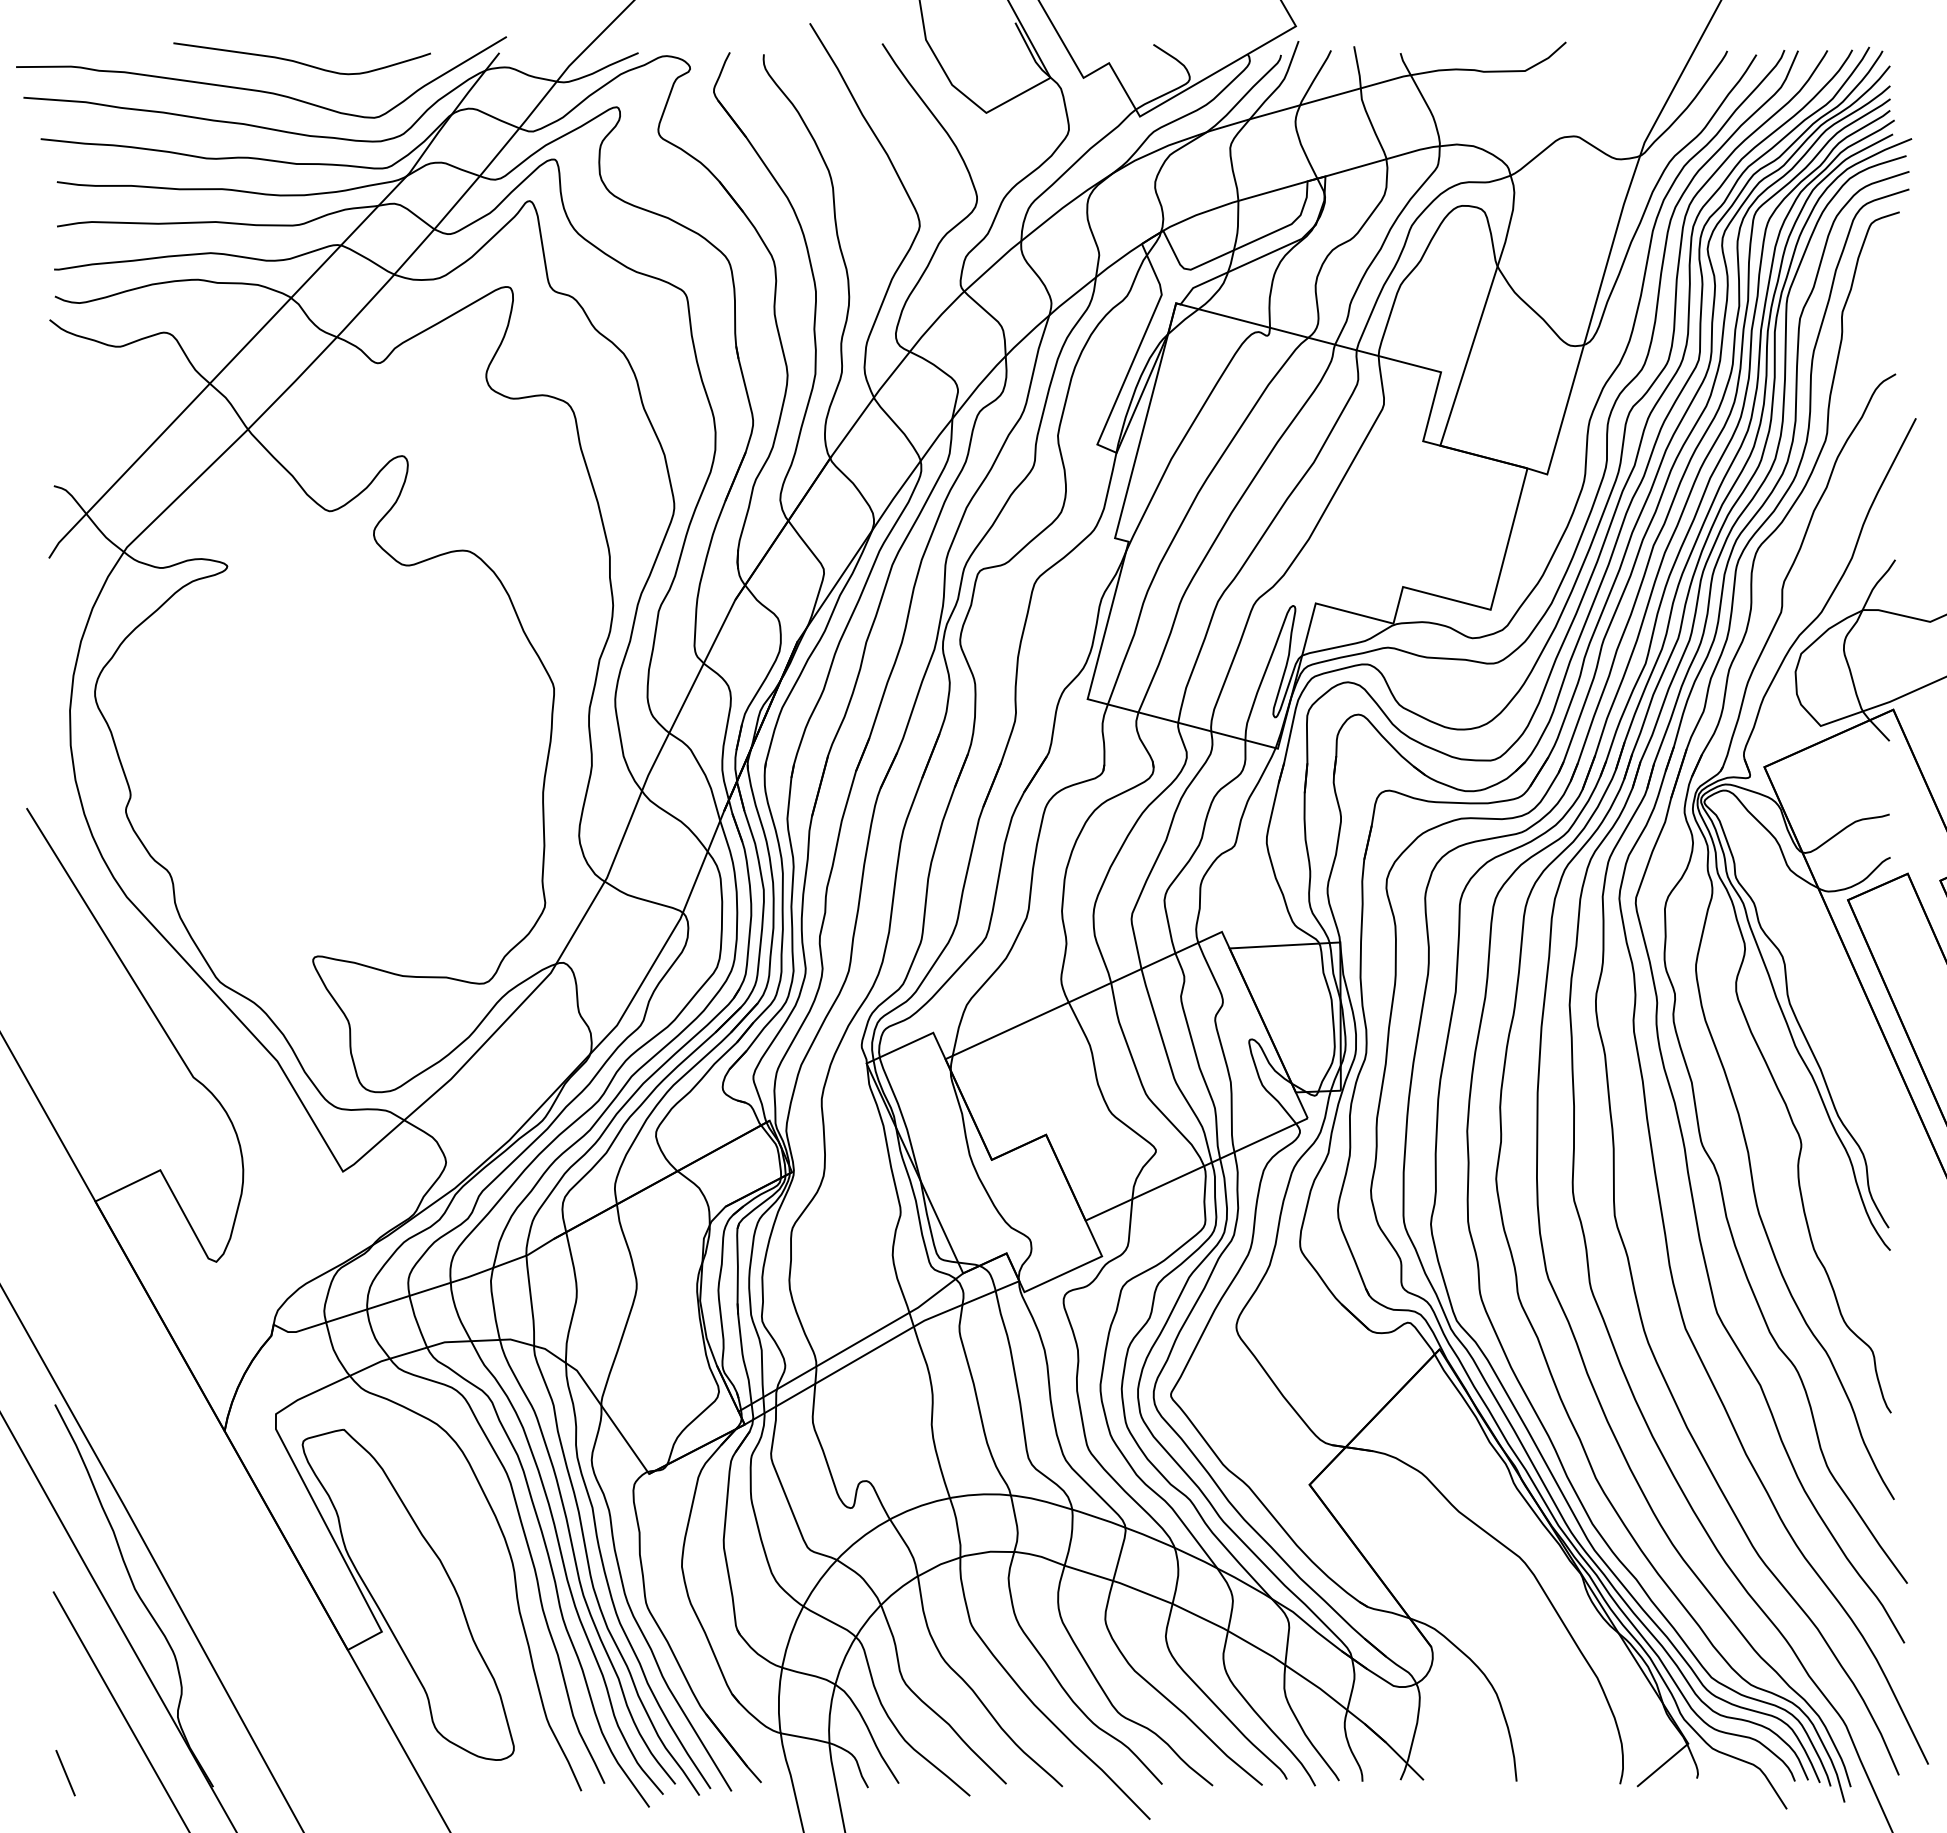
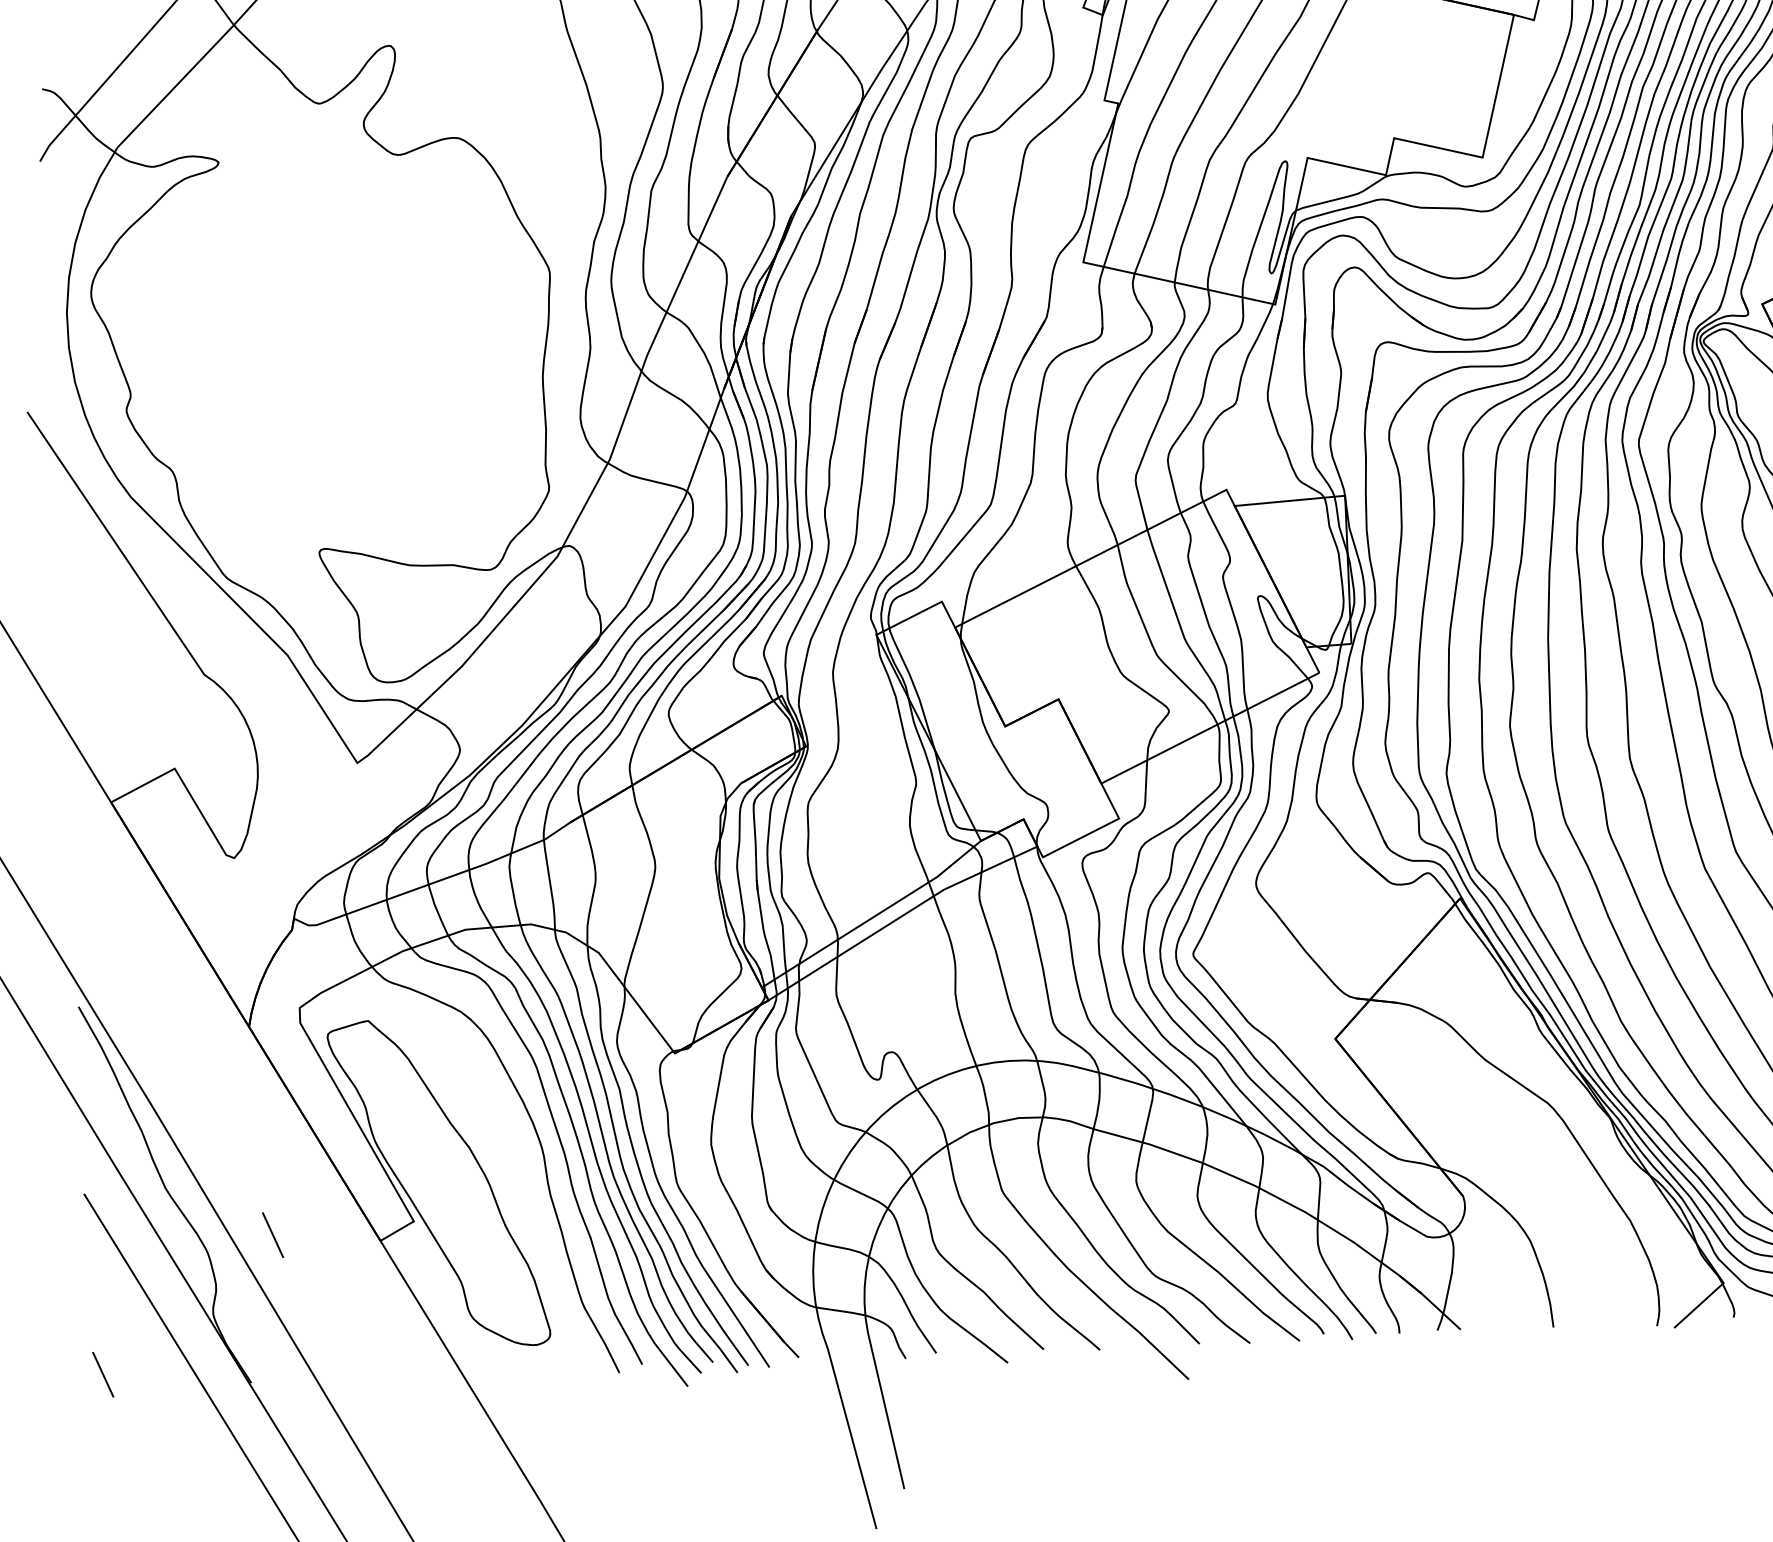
line: (240, 1640) -> (272, 1235), added

